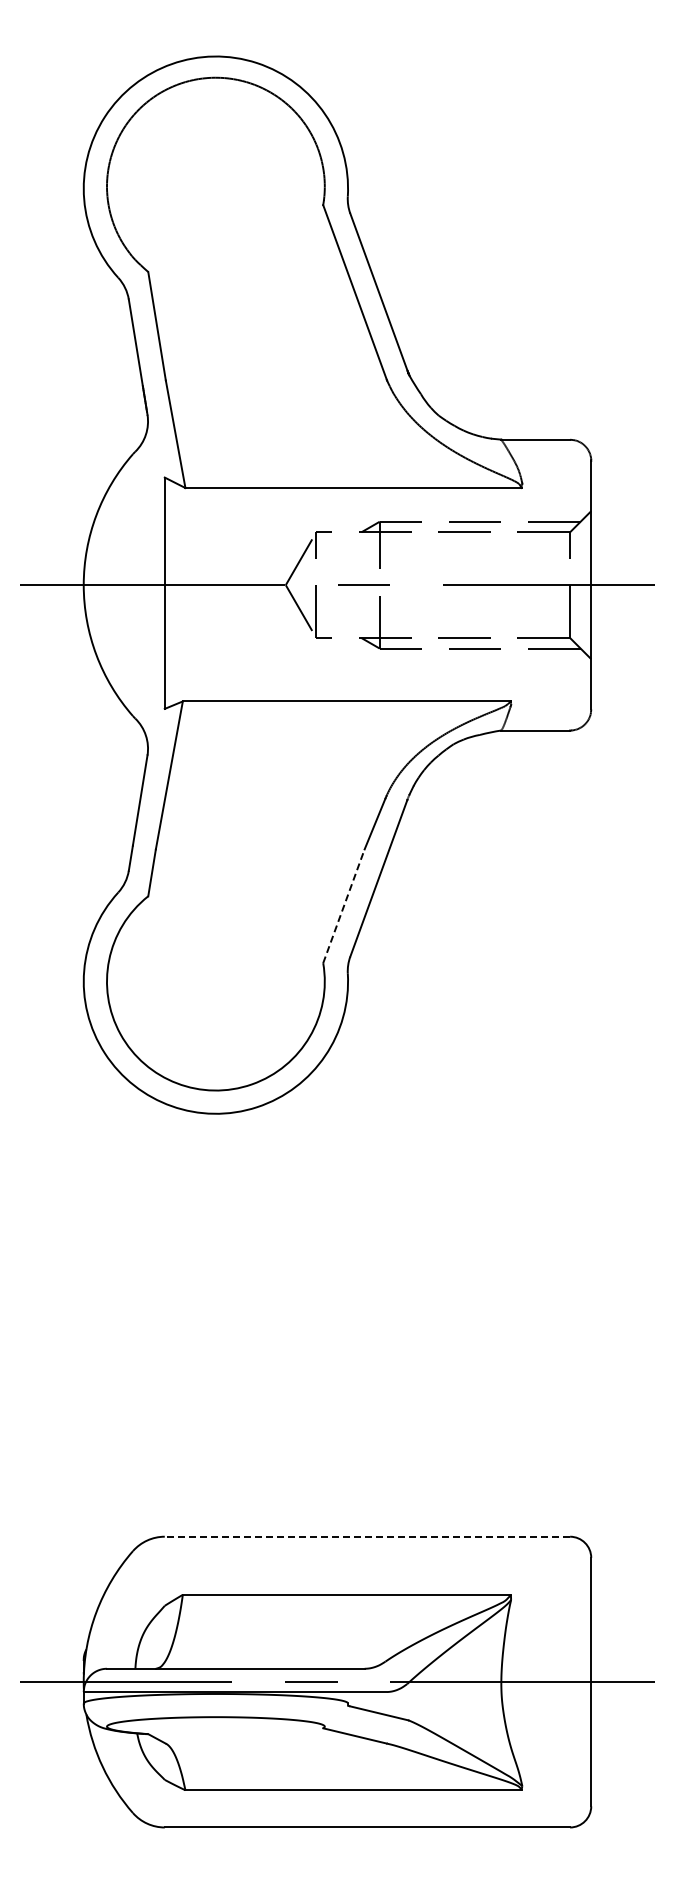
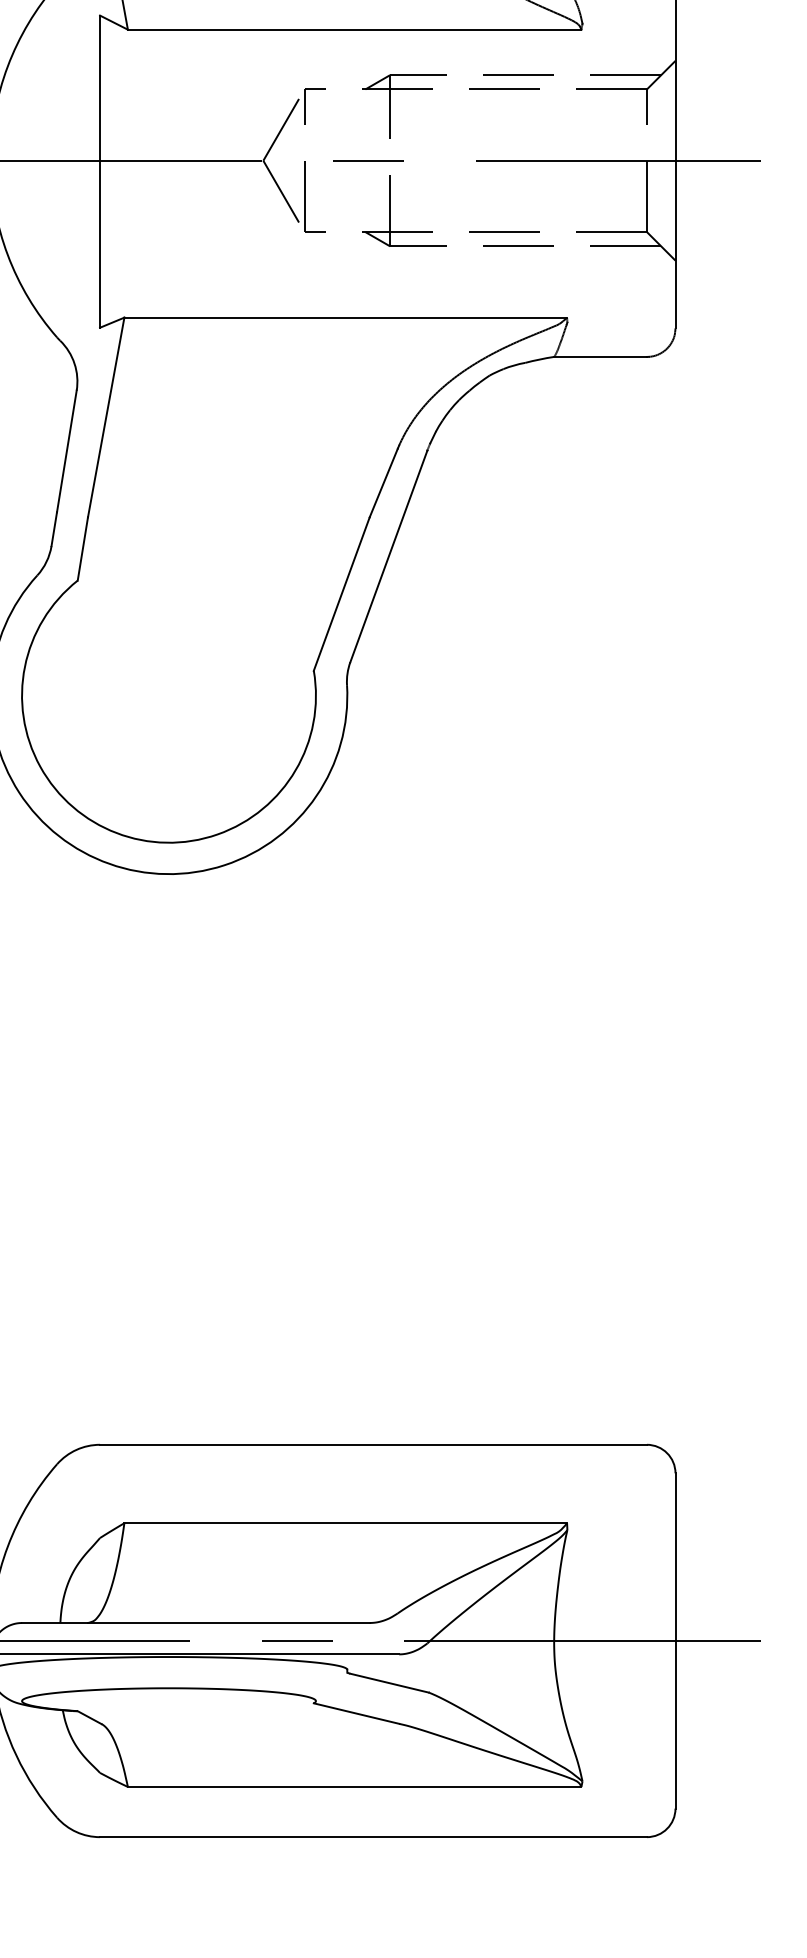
line: (343, 906) -> (341, 594), dashed -> solid
line: (367, 1536) -> (373, 1444), dashed -> solid

